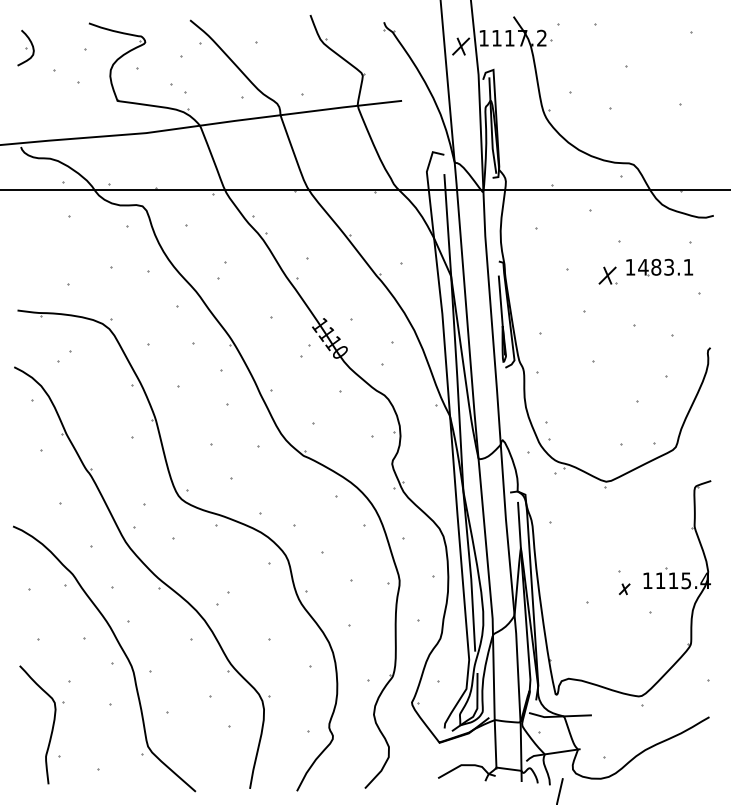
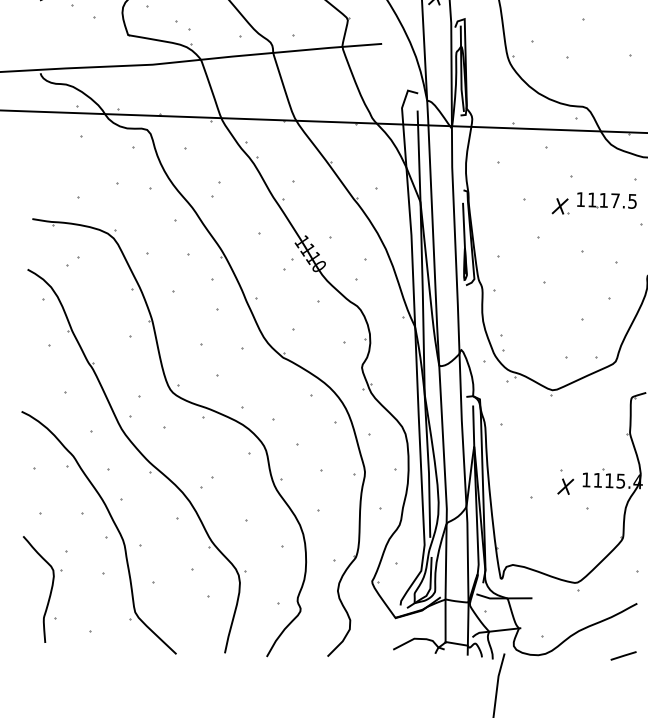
text: (665, 266) -> (612, 199), 1483.1 -> 1117.5
part: (624, 589) -> (565, 487), size x1.67
line: (695, 775) -> (623, 655), added

